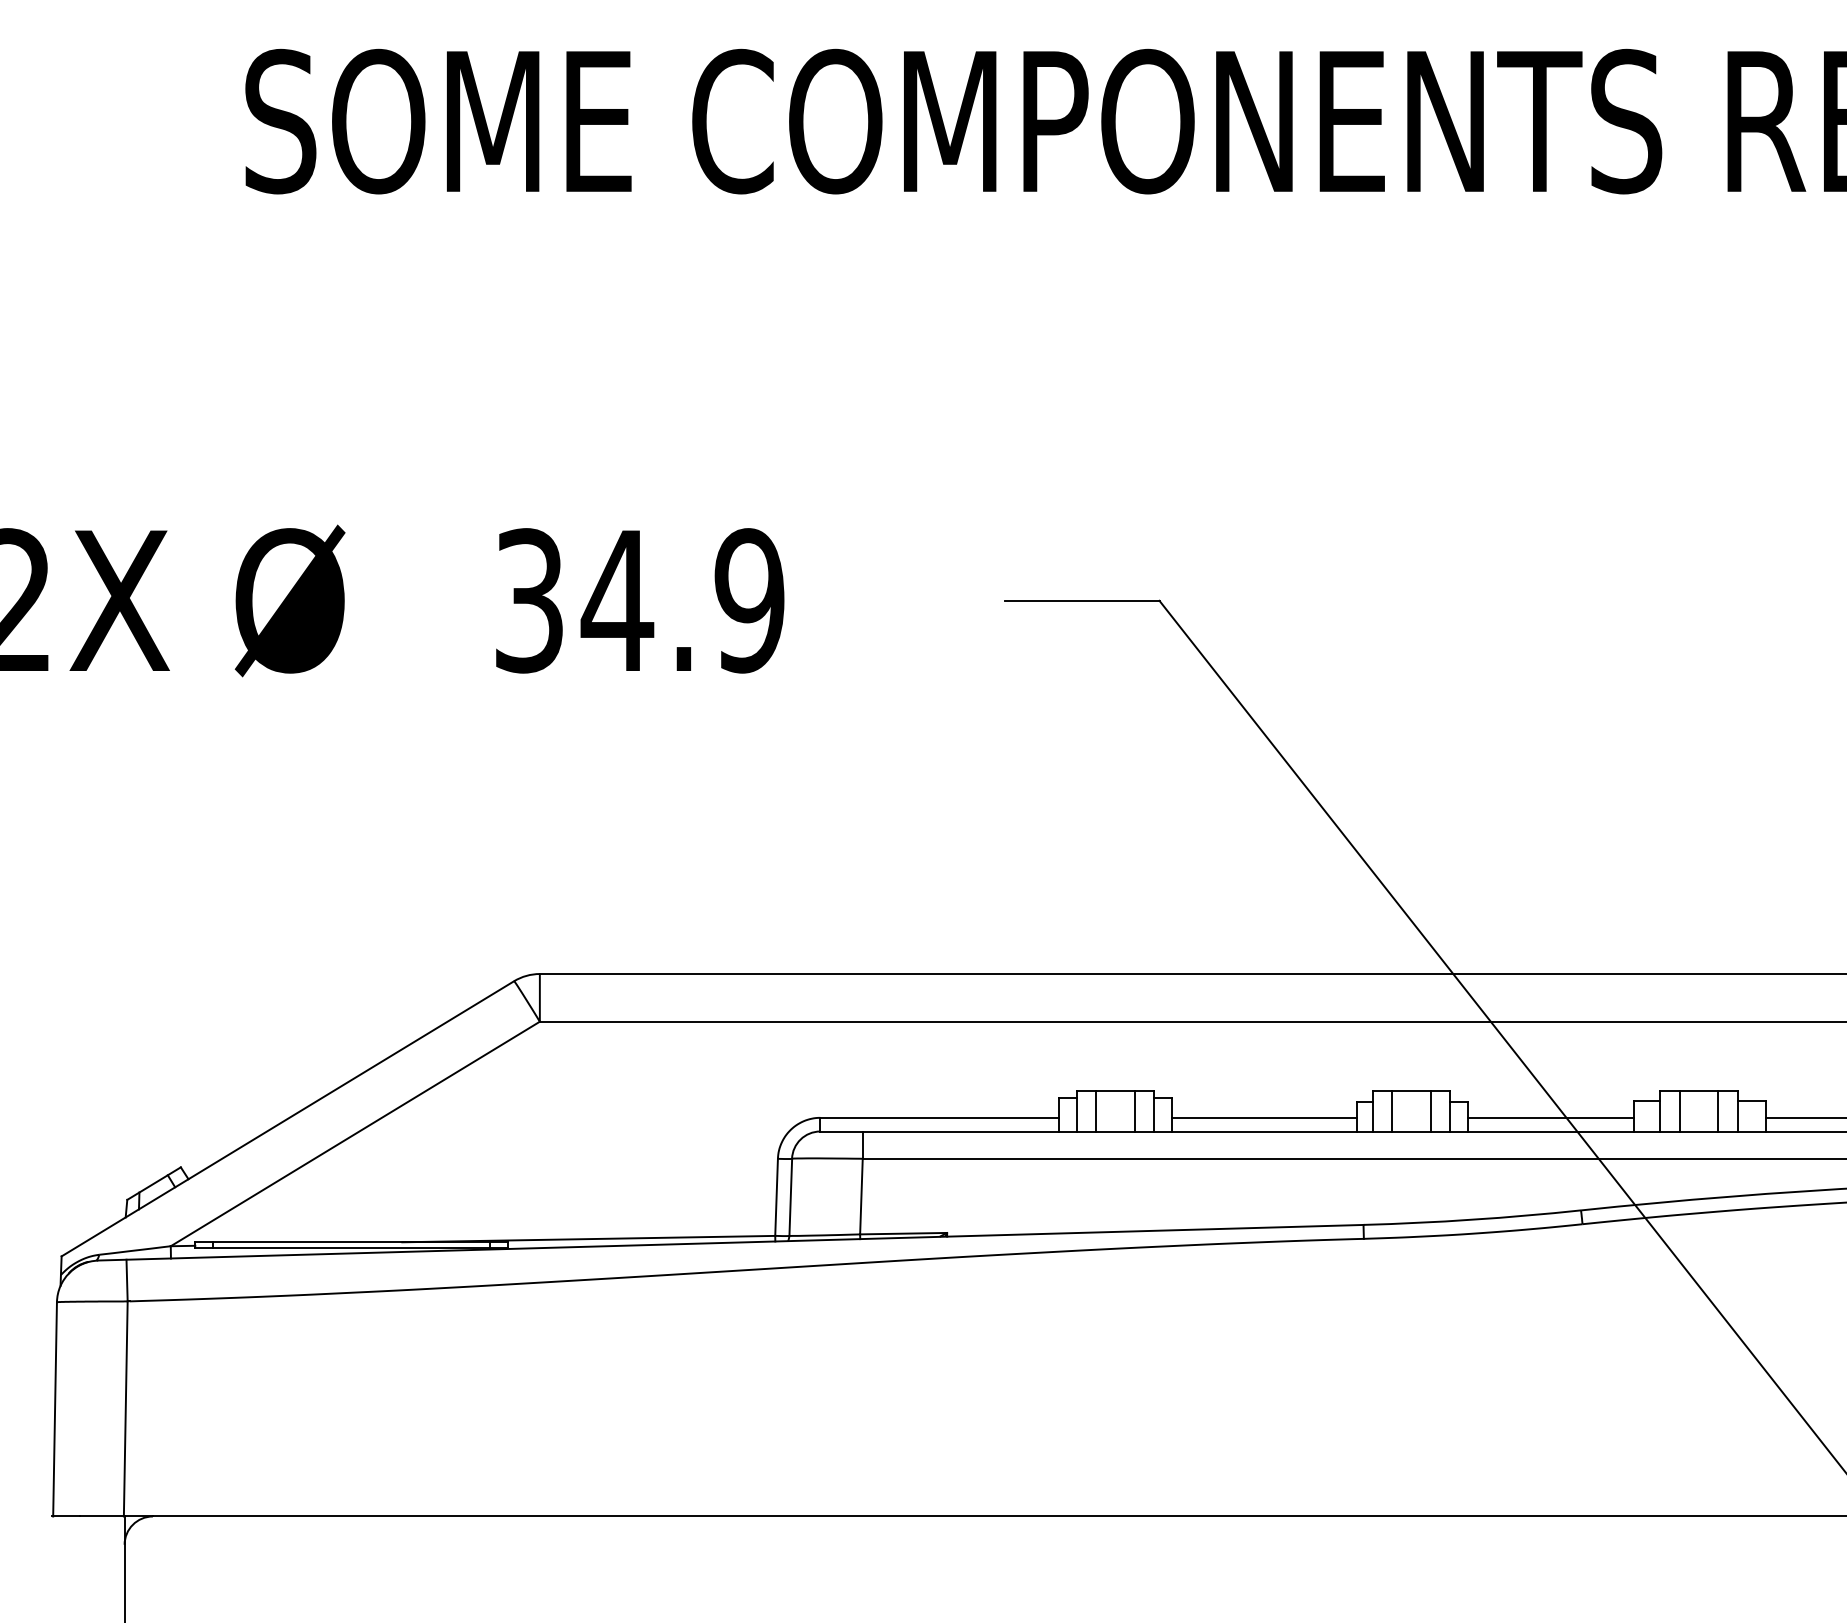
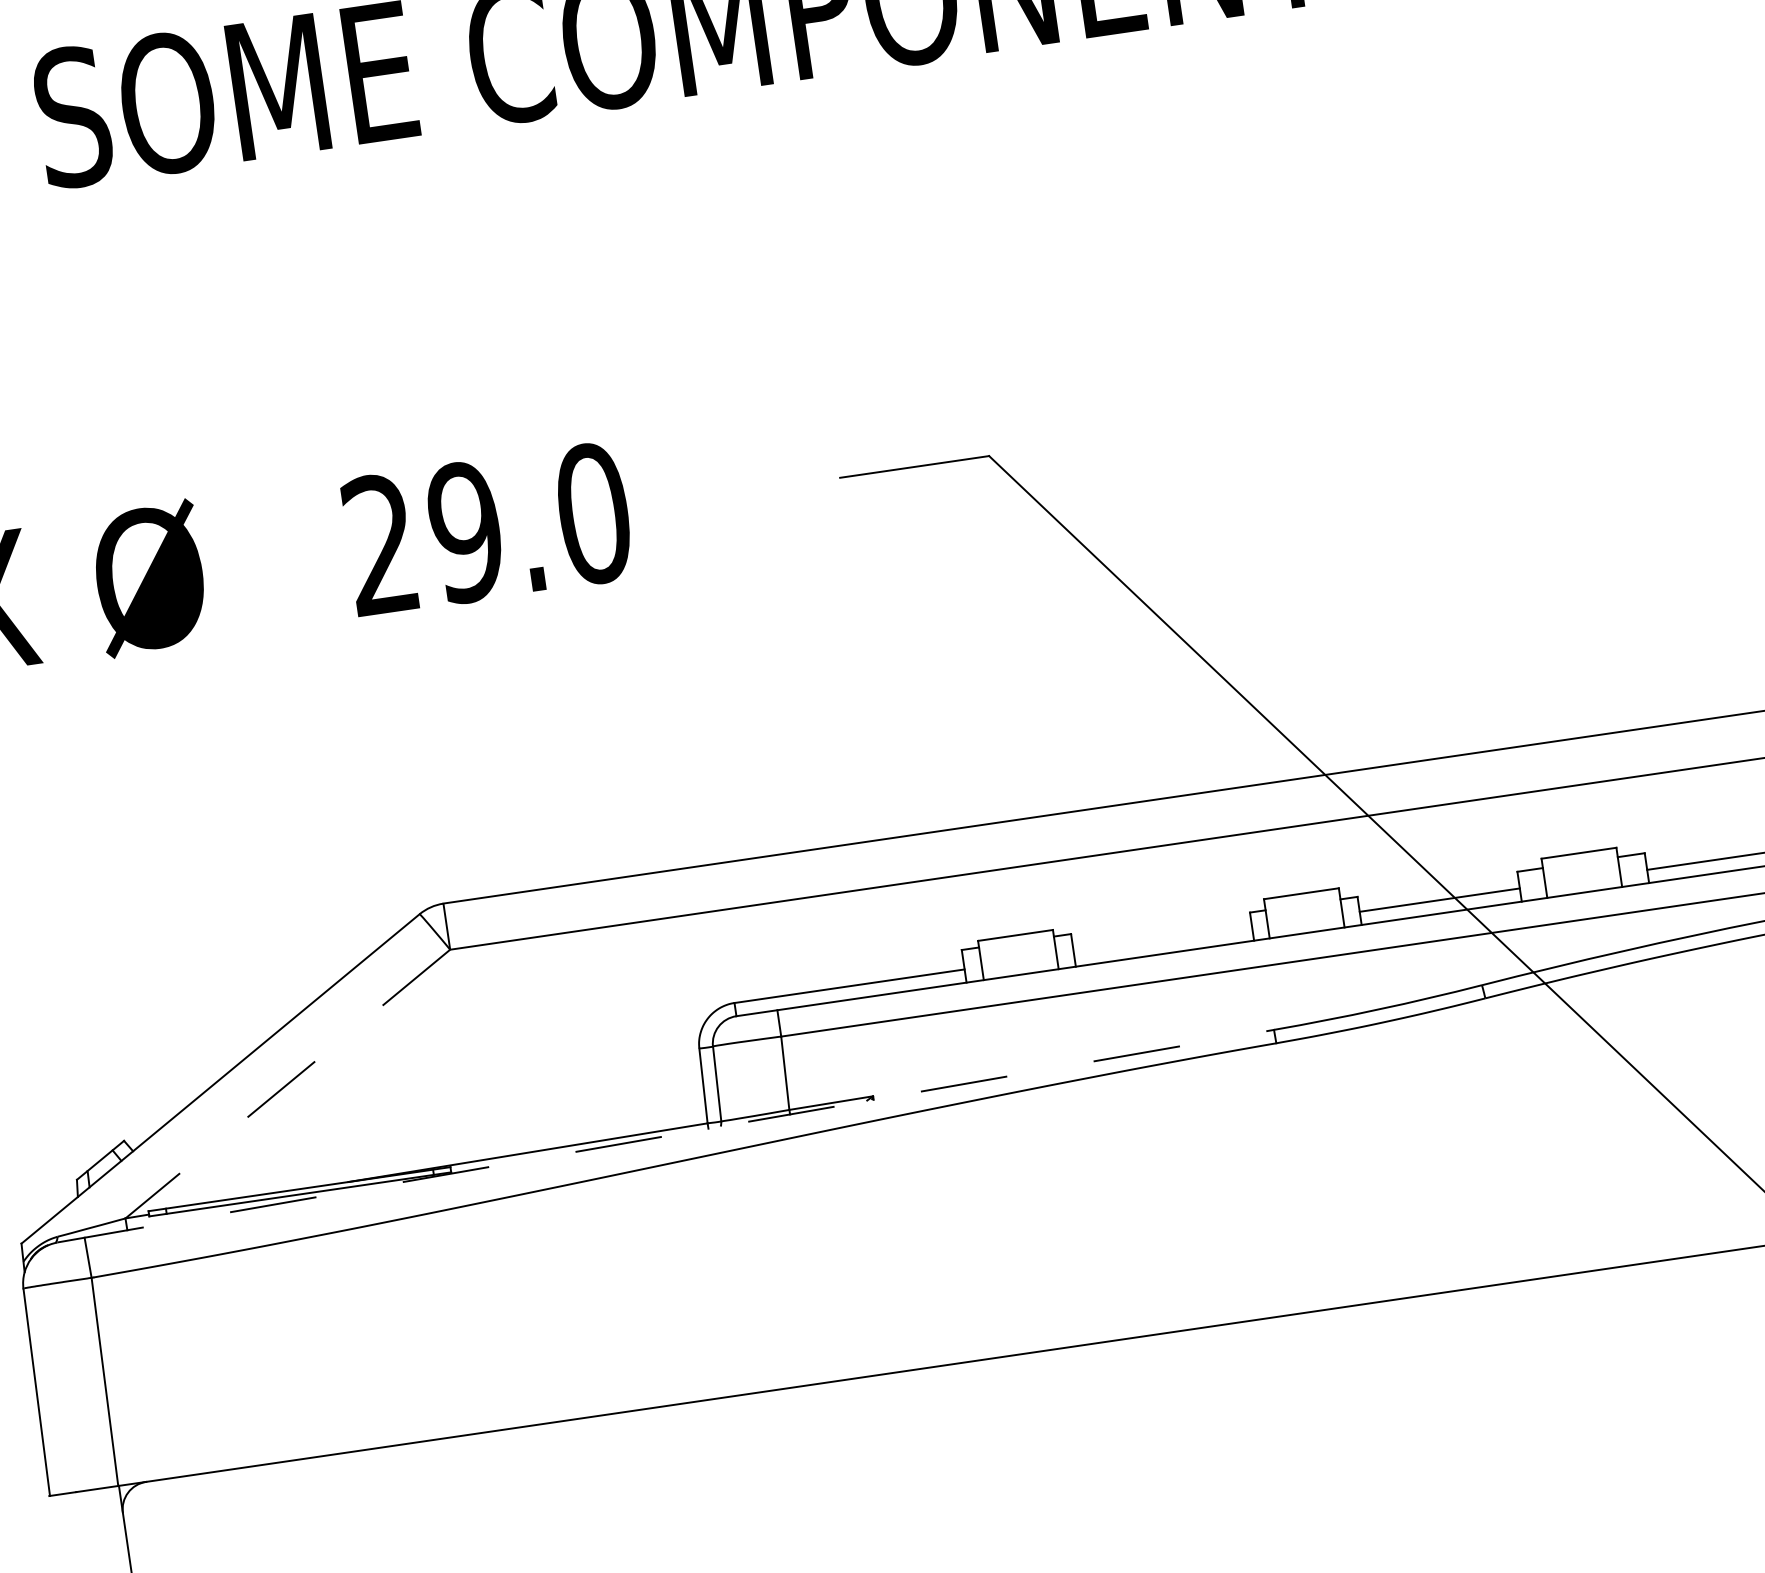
text: (639, 600) -> (487, 528), 34.9 -> 29.0
line: (1095, 1110) -> (999, 957), removed
line: (1134, 1110) -> (1036, 951), removed
line: (1392, 1110) -> (1285, 915), removed
line: (1430, 1110) -> (1322, 909), removed
line: (1679, 1110) -> (1562, 874), removed
line: (1718, 1110) -> (1600, 869), removed
line: (1263, 1117) -> (1162, 940), removed
line: (355, 1133) -> (287, 1083), solid -> dashed
line: (730, 1242) -> (665, 1136), solid -> dashed

